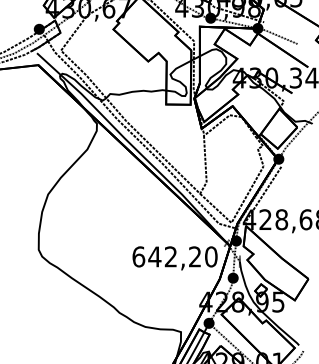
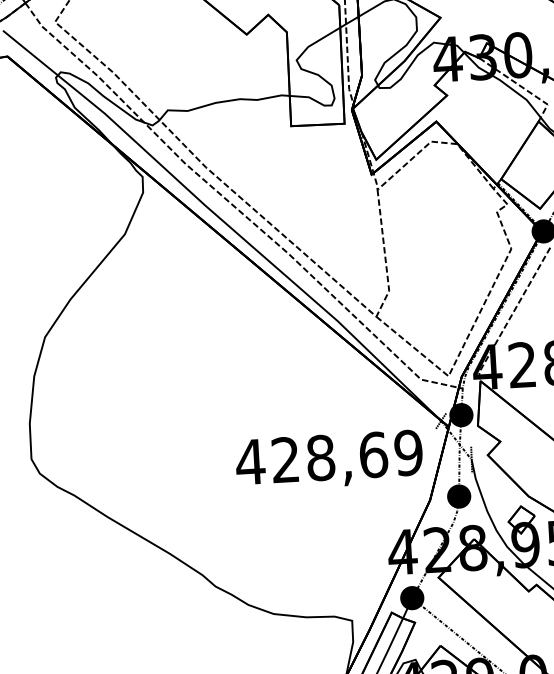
text: (174, 256) -> (328, 456), 642,20 -> 428,69

